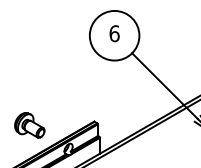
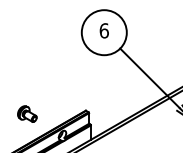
part: (29, 125) -> (27, 114), size x0.7

